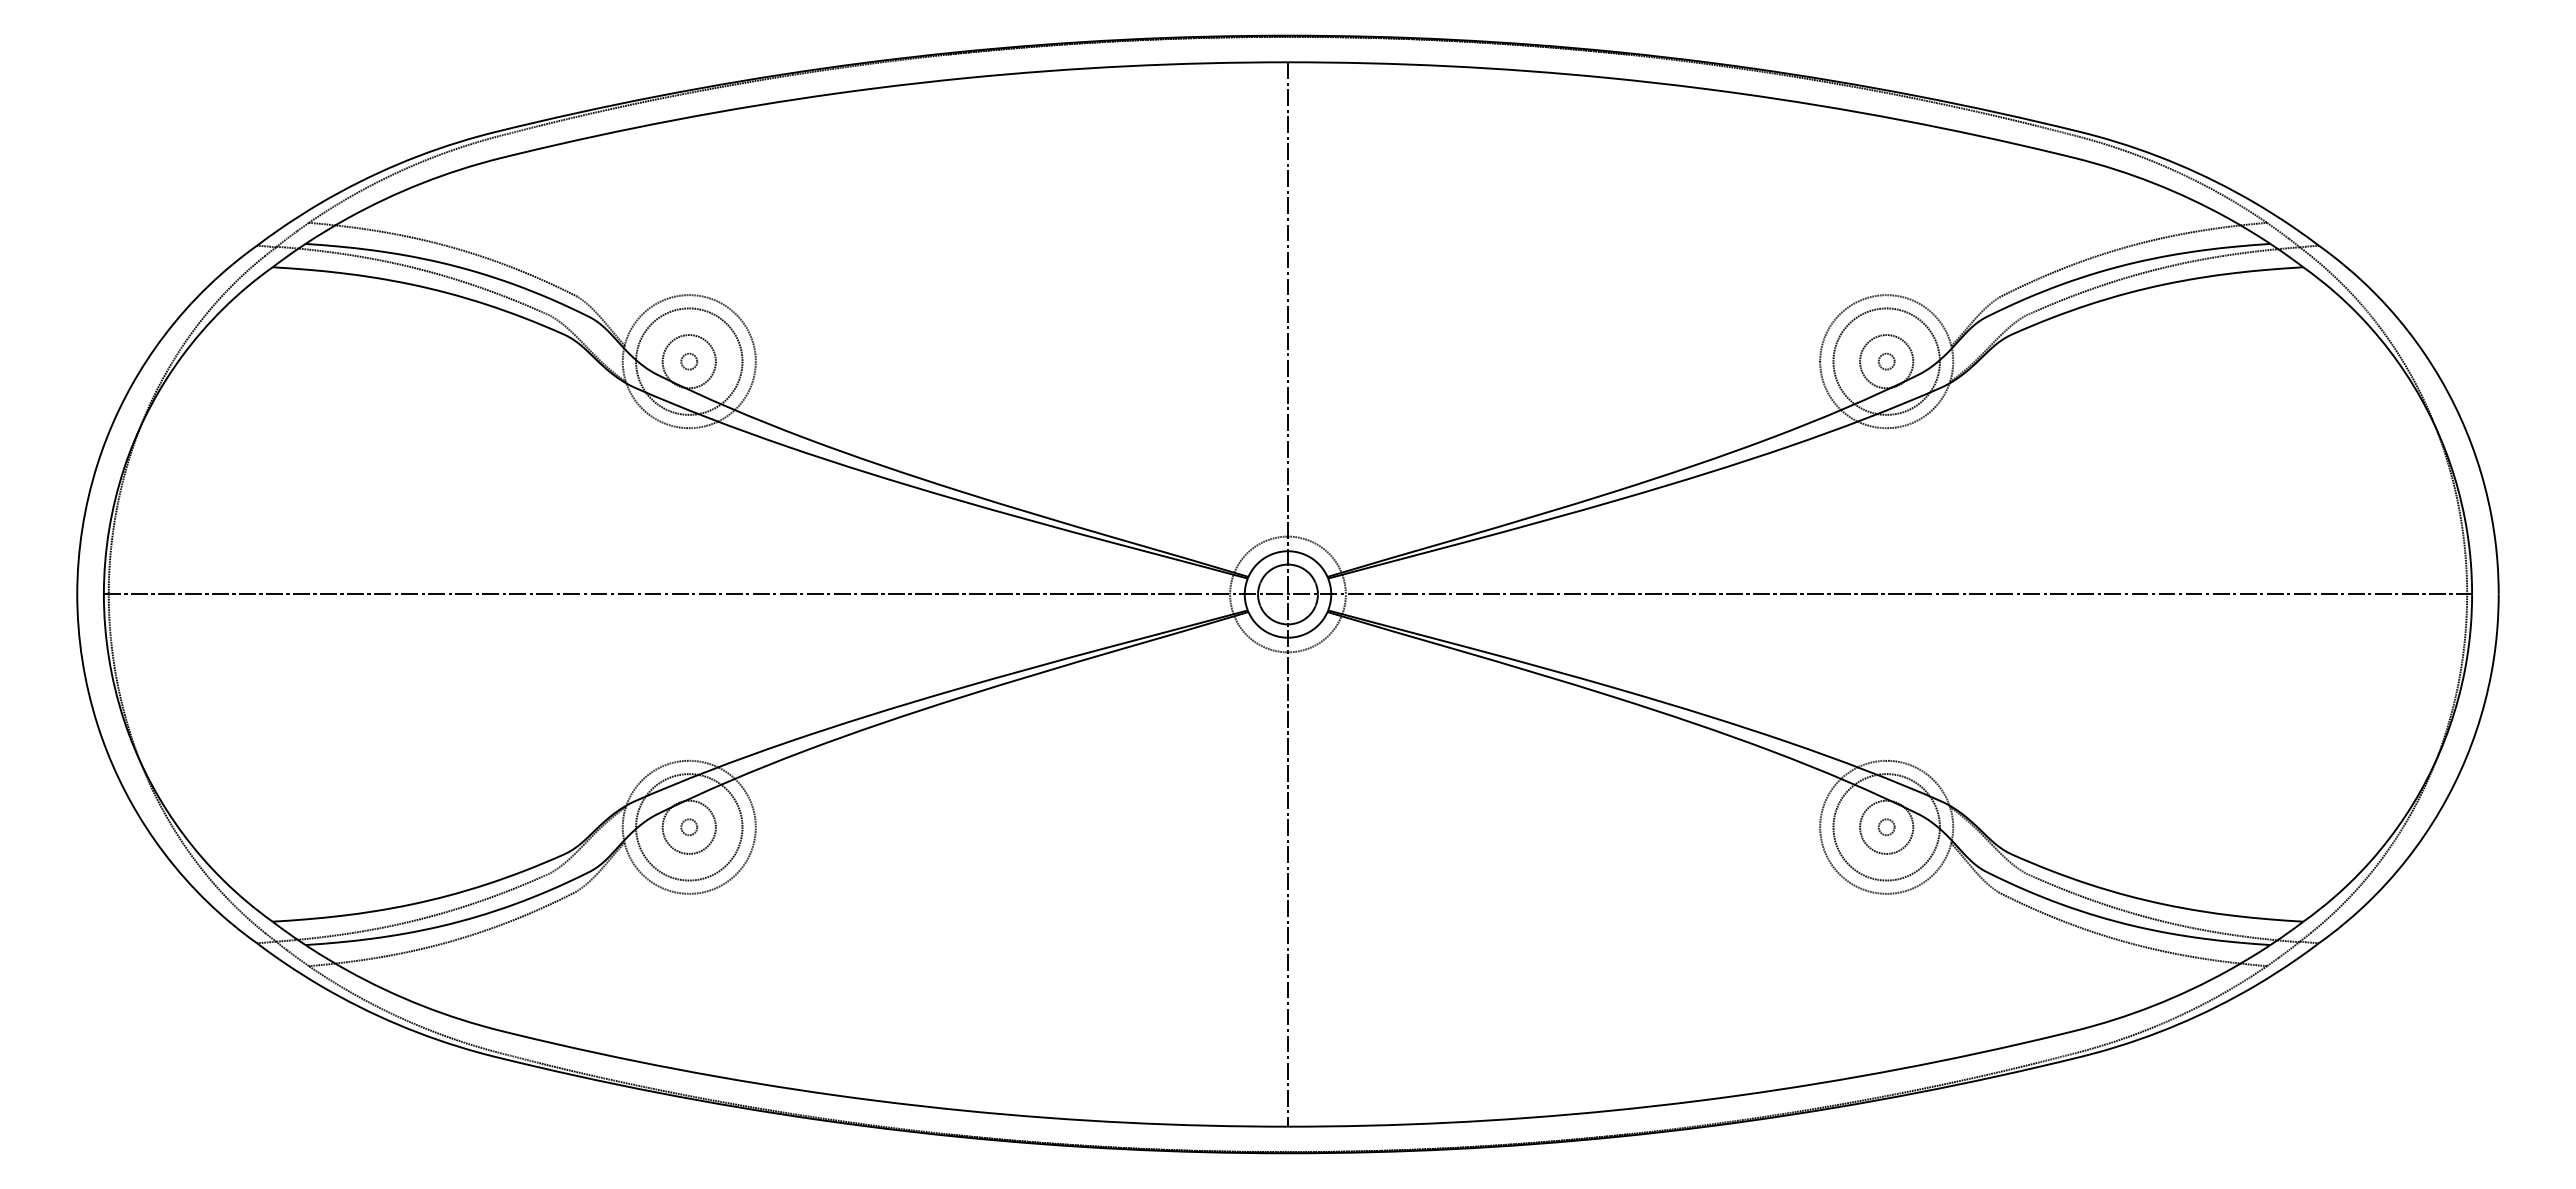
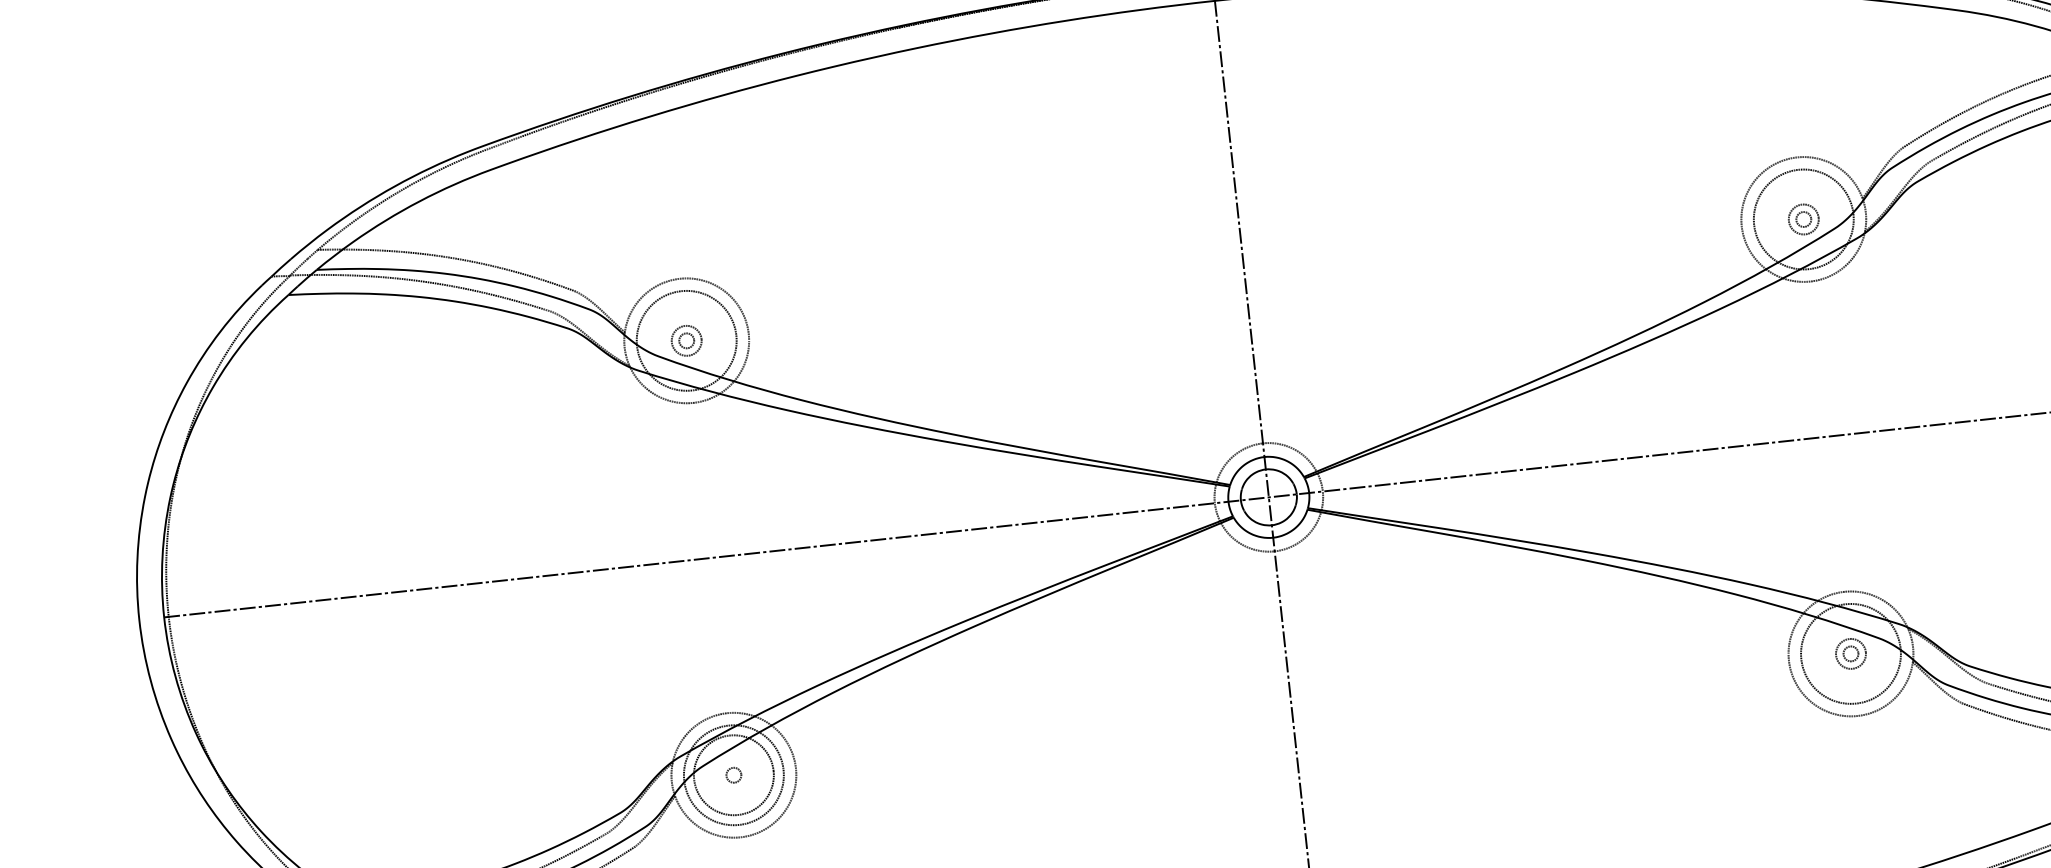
circle: (688, 361) -> (685, 340), size x0.6
circle: (1886, 361) -> (1803, 219), size x0.6
circle: (688, 826) -> (733, 774), size x1.6
circle: (1886, 826) -> (1850, 653), size x0.6

